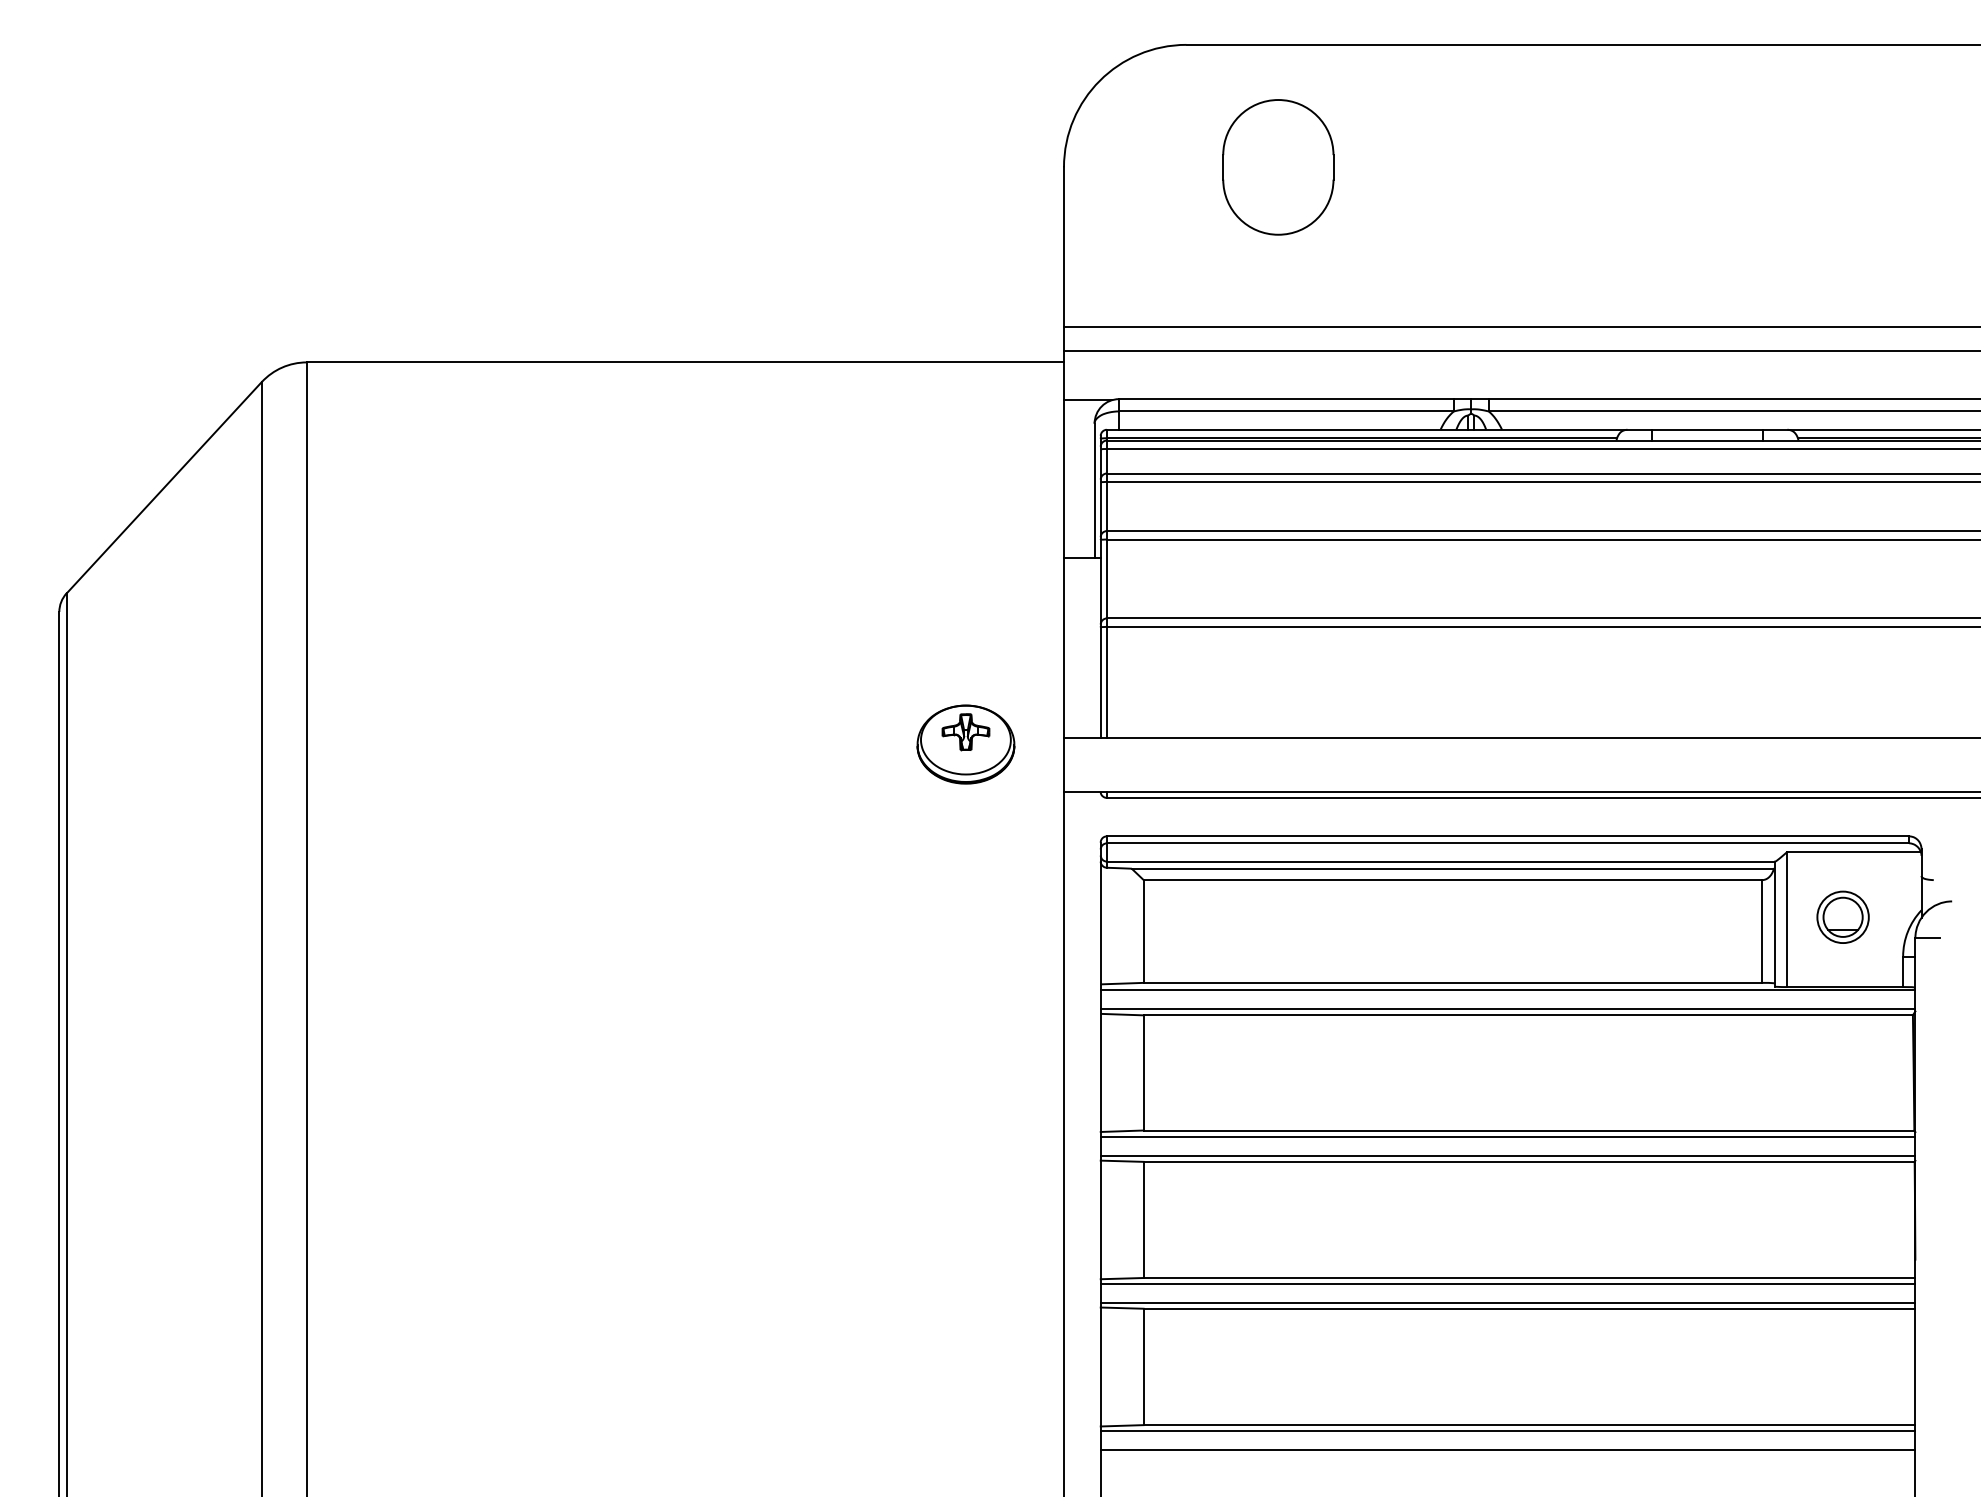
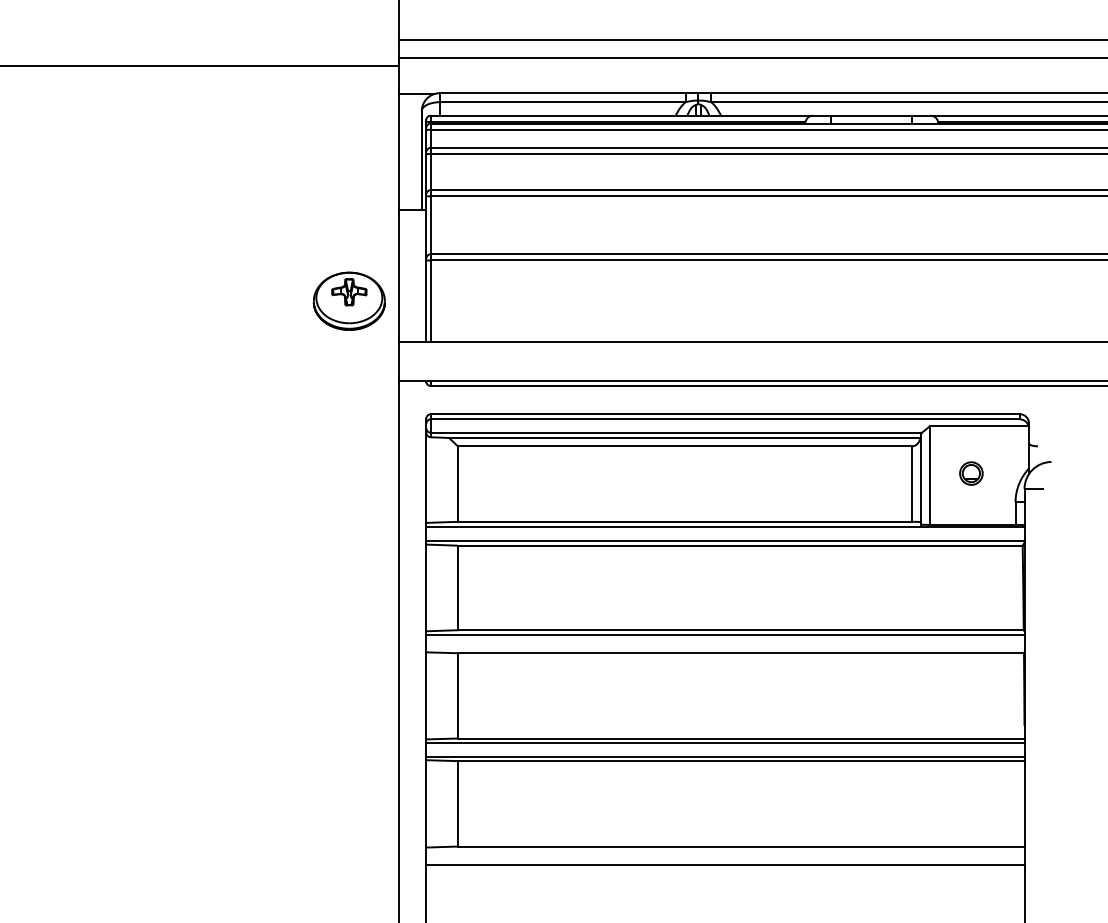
part: (965, 744) -> (349, 301), moved
part: (1842, 916) -> (971, 473), size x0.6
line: (1507, 1155) -> (725, 648), removed
line: (1507, 1431) -> (725, 851), removed

